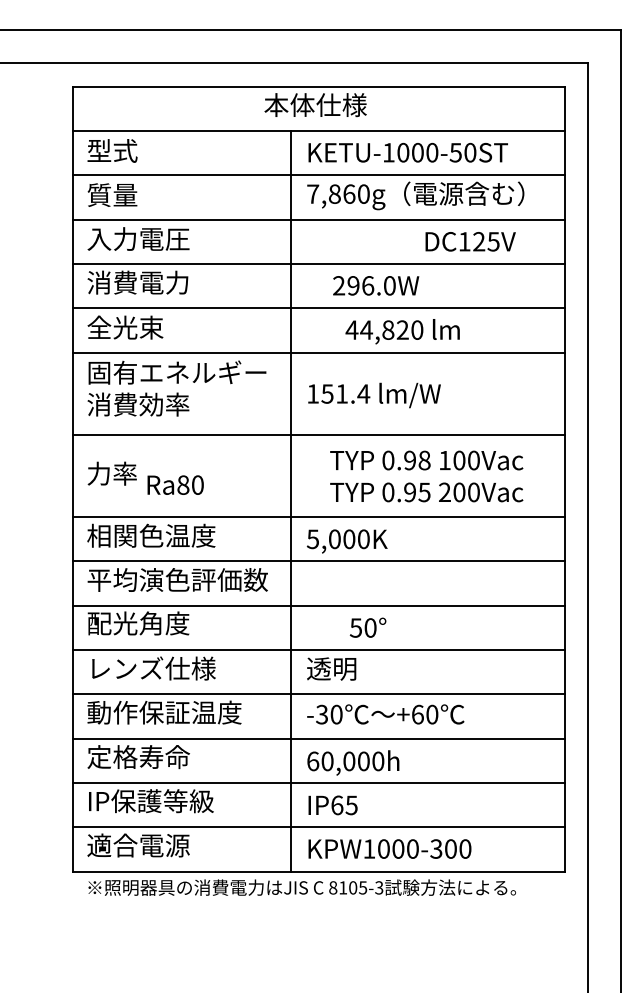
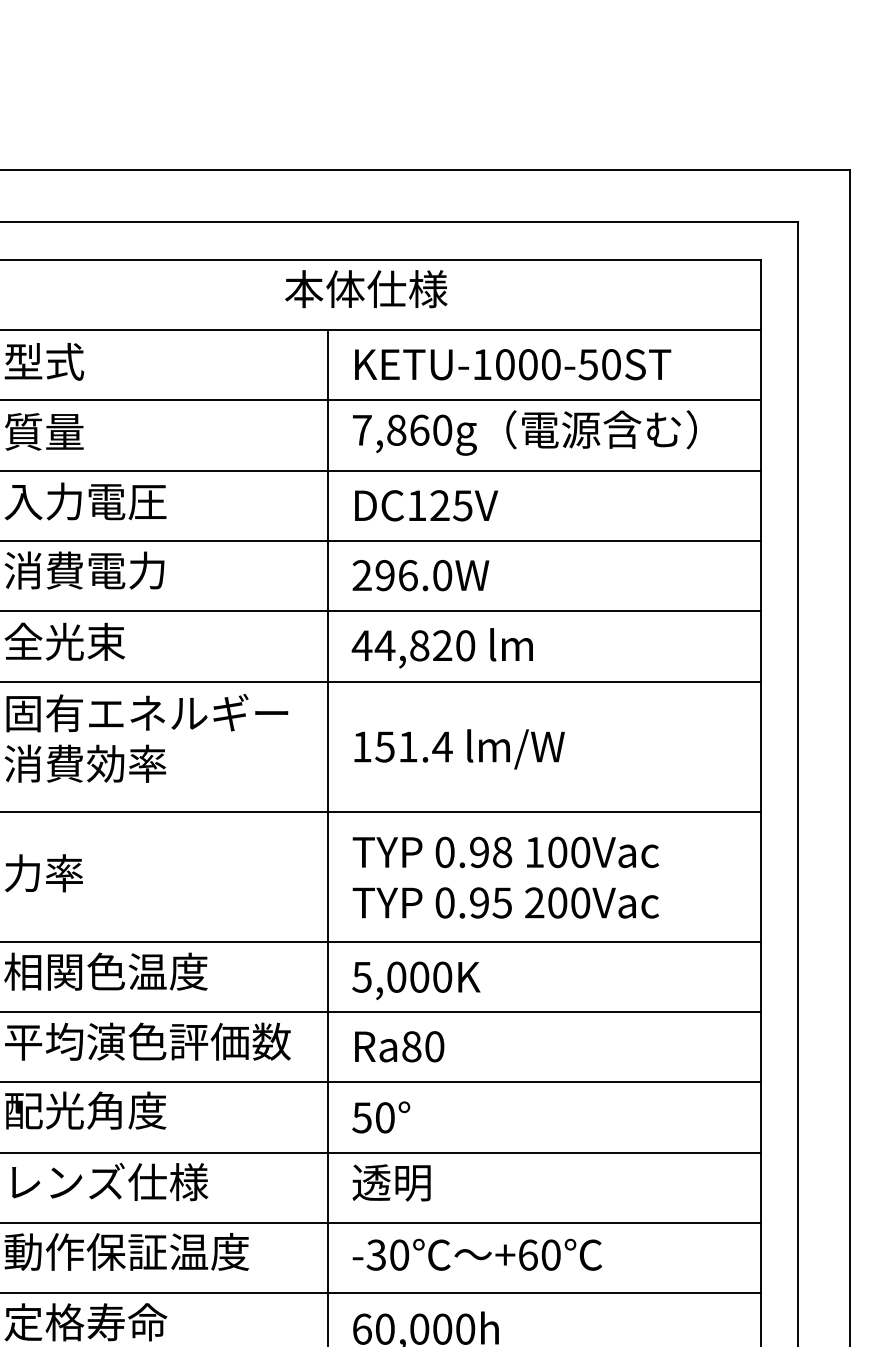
text: (470, 241) -> (426, 505), moved
text: (376, 285) -> (421, 575), moved
text: (402, 331) -> (442, 647), moved
text: (426, 476) -> (505, 877), moved
text: (175, 484) -> (399, 1045), moved
text: (367, 627) -> (380, 1117), moved

